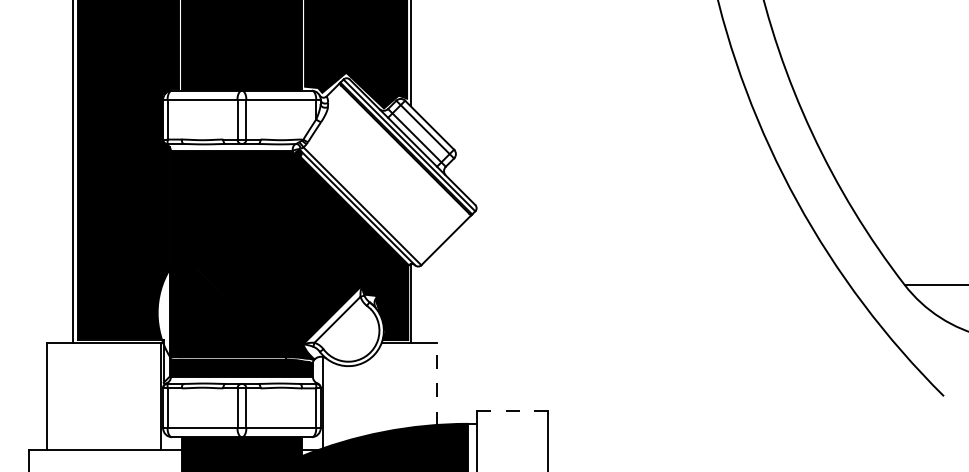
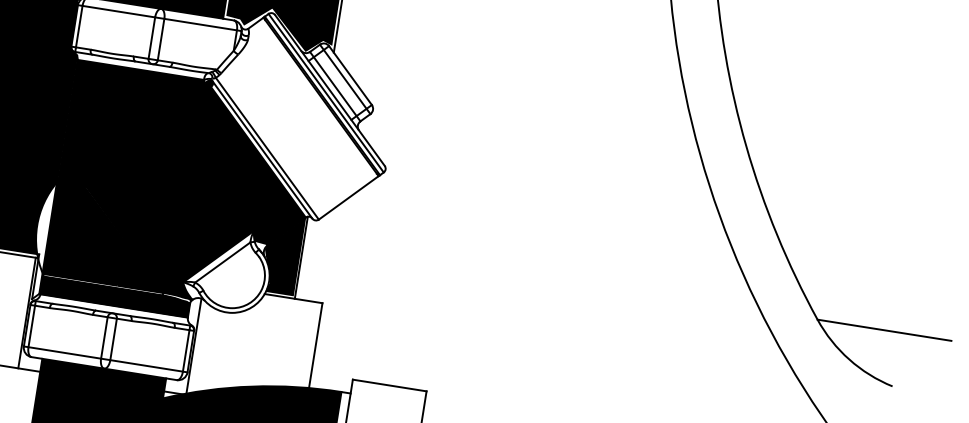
line: (437, 383) -> (316, 345), dashed -> solid
line: (512, 410) -> (389, 385), dashed -> solid

